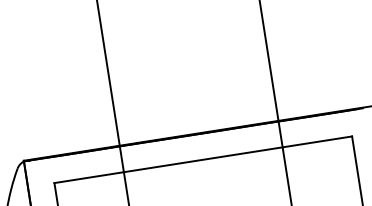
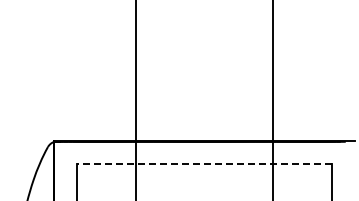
line: (203, 159) -> (204, 163), solid -> dashed

